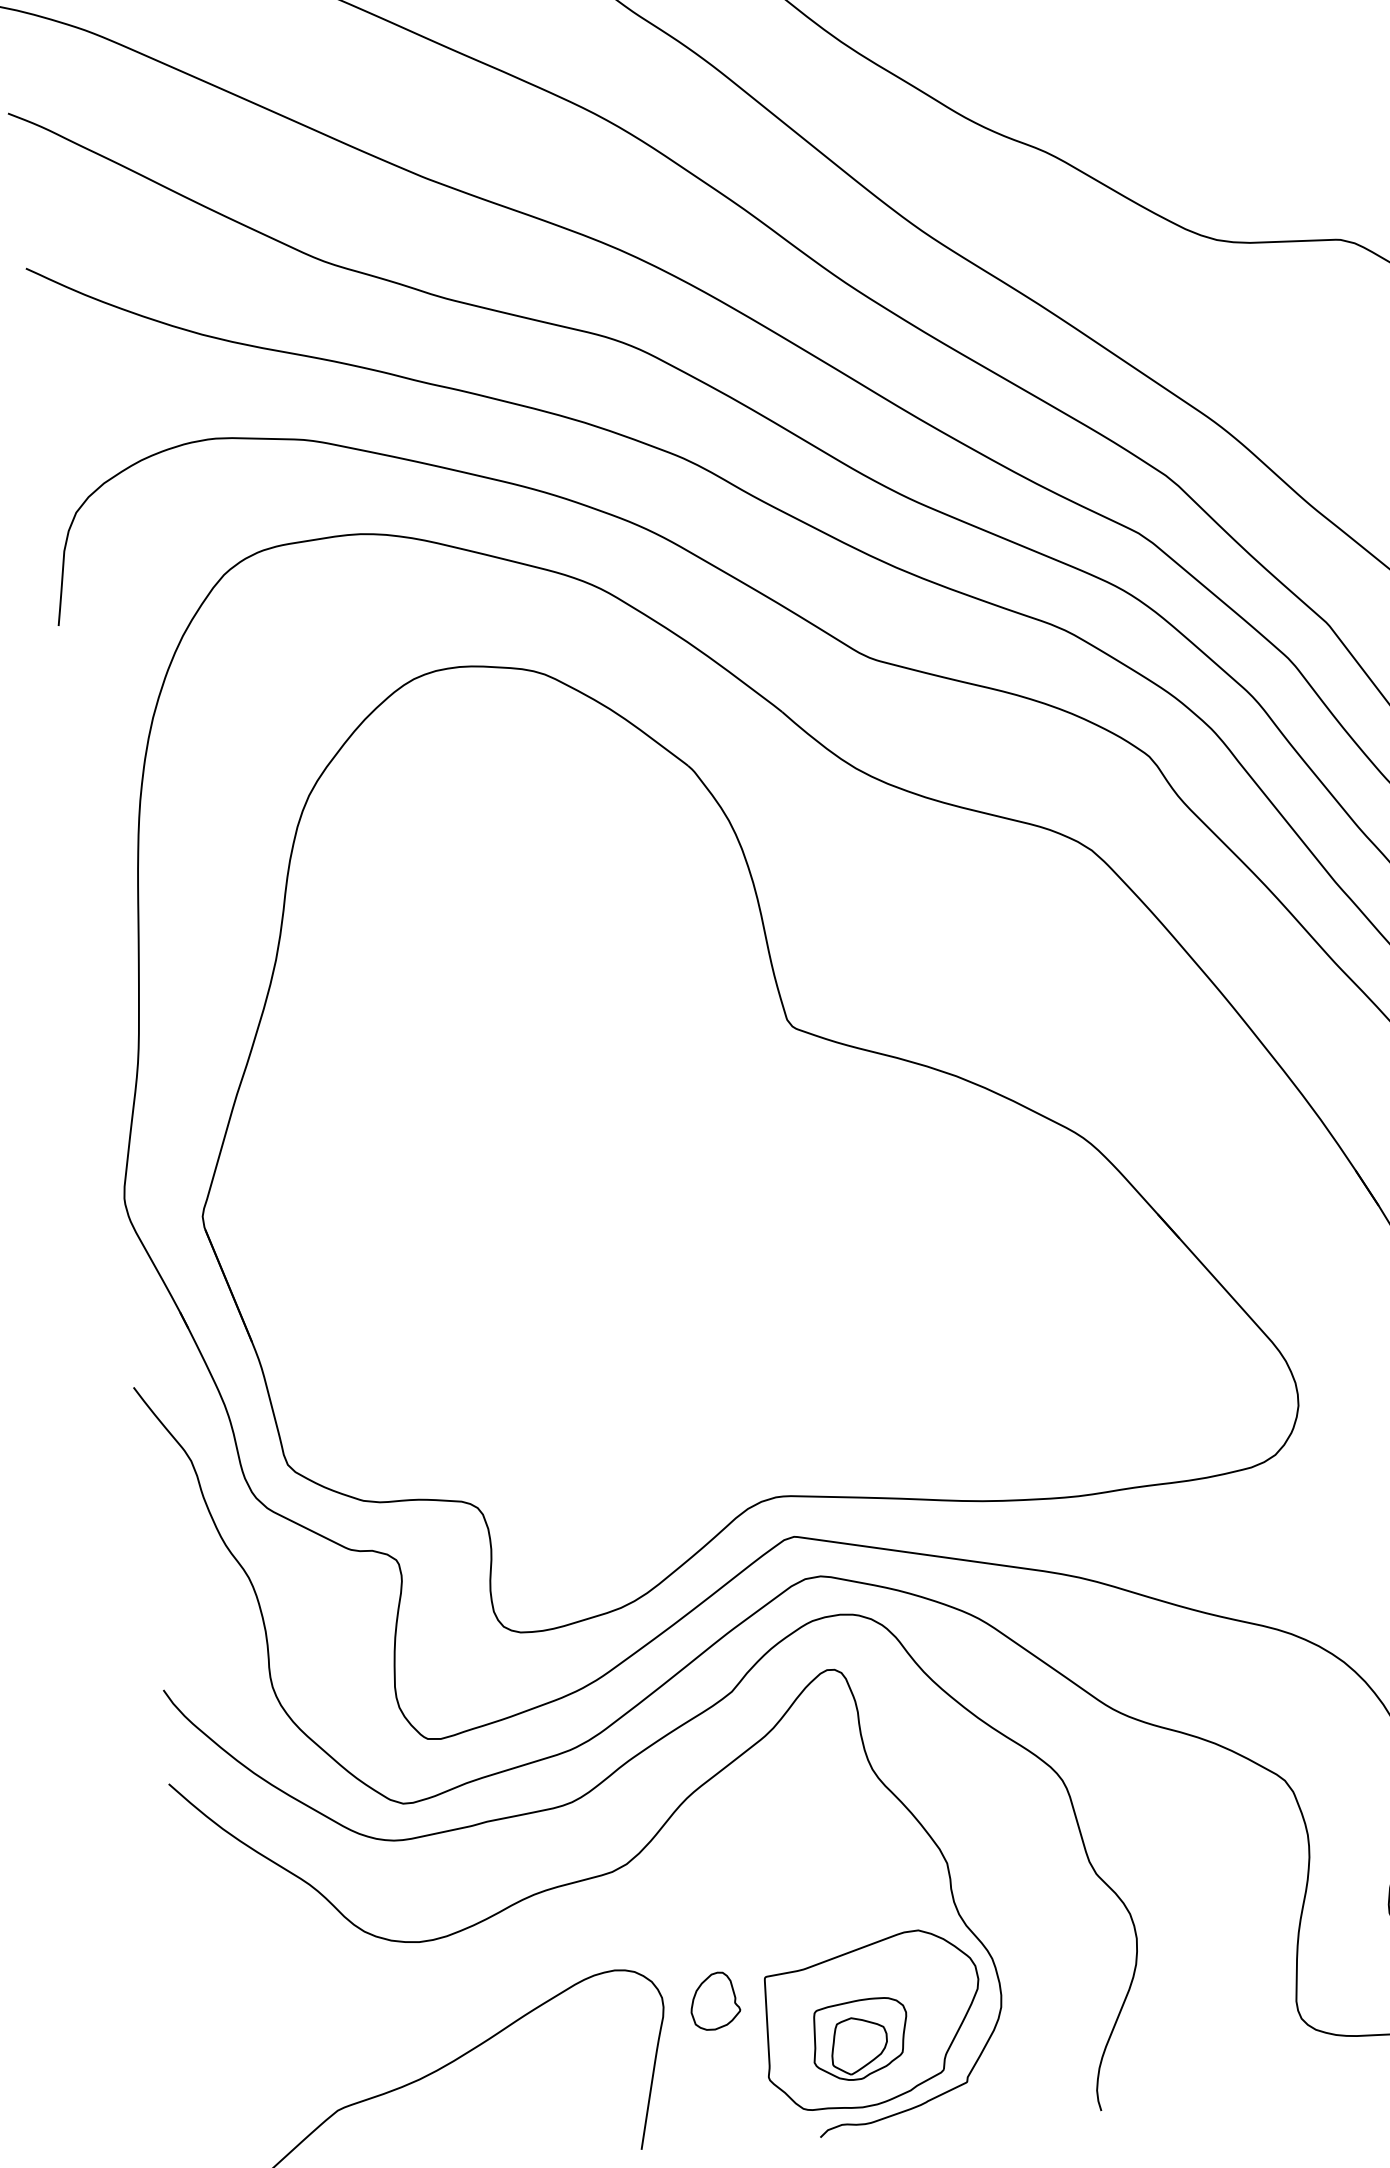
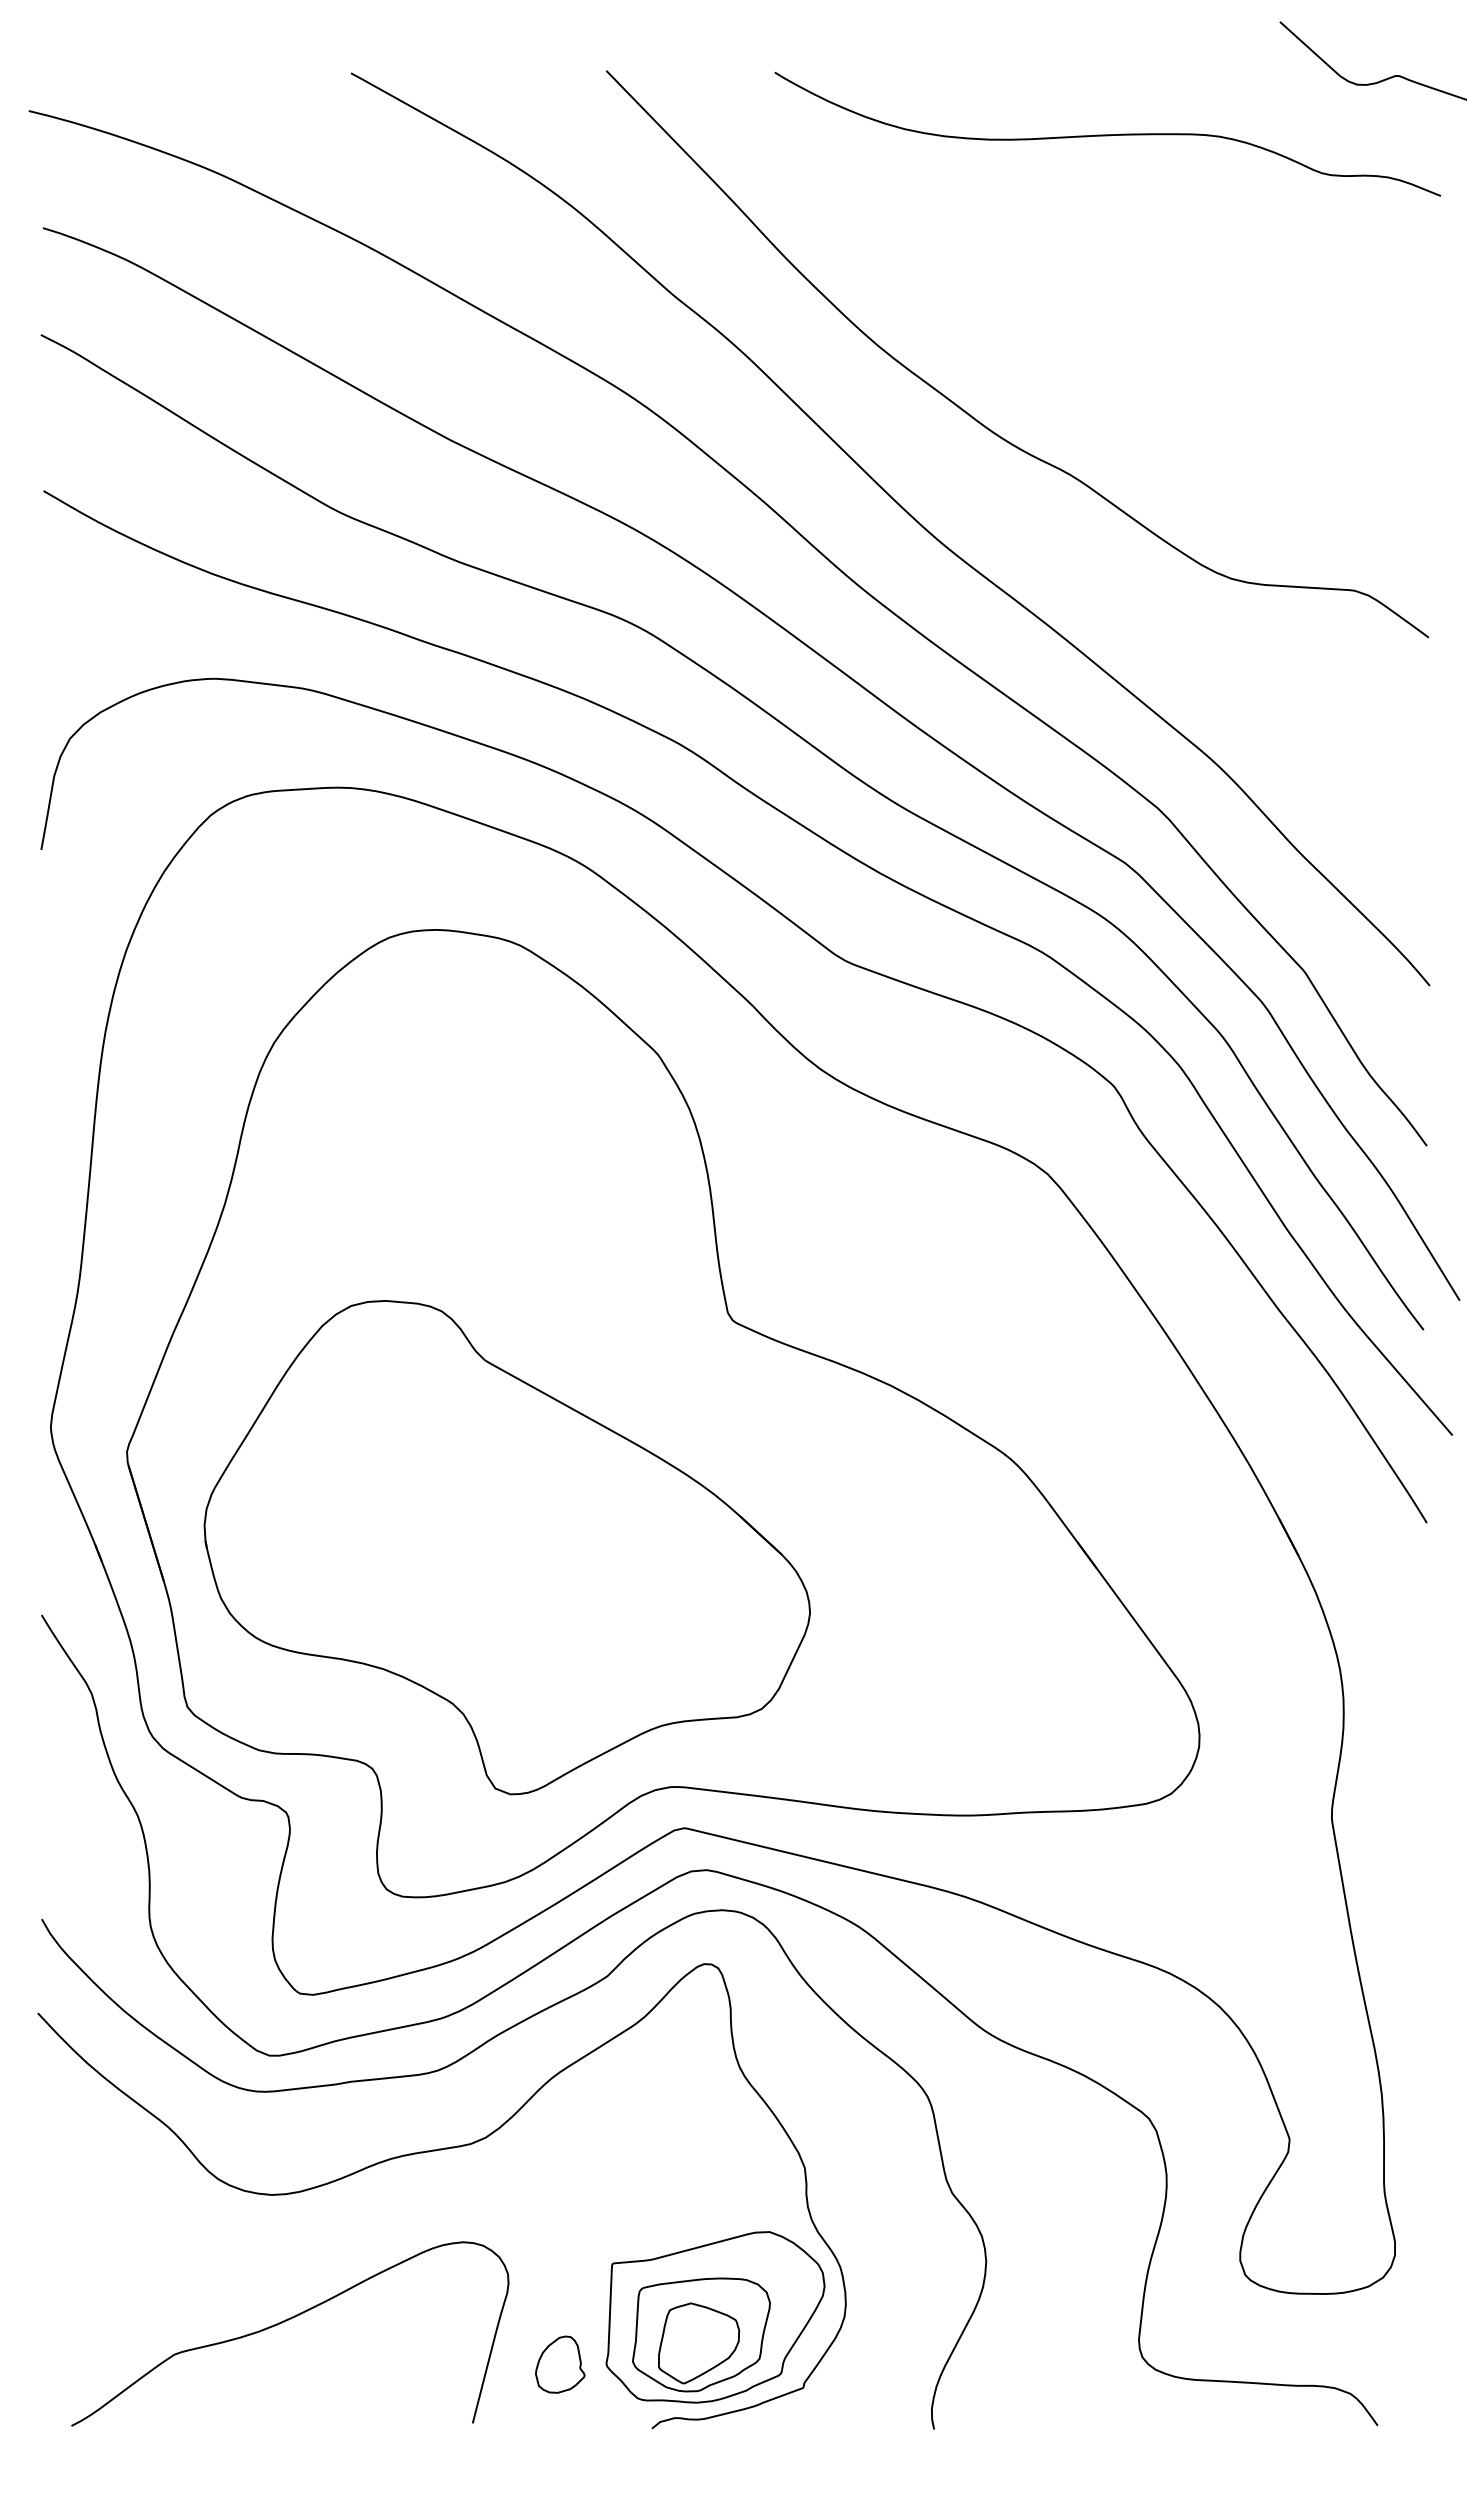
part: (589, 1274) -> (506, 1547), added
part: (715, 2001) -> (560, 2364), moved
part: (860, 2039) -> (701, 2334), size x1.43

